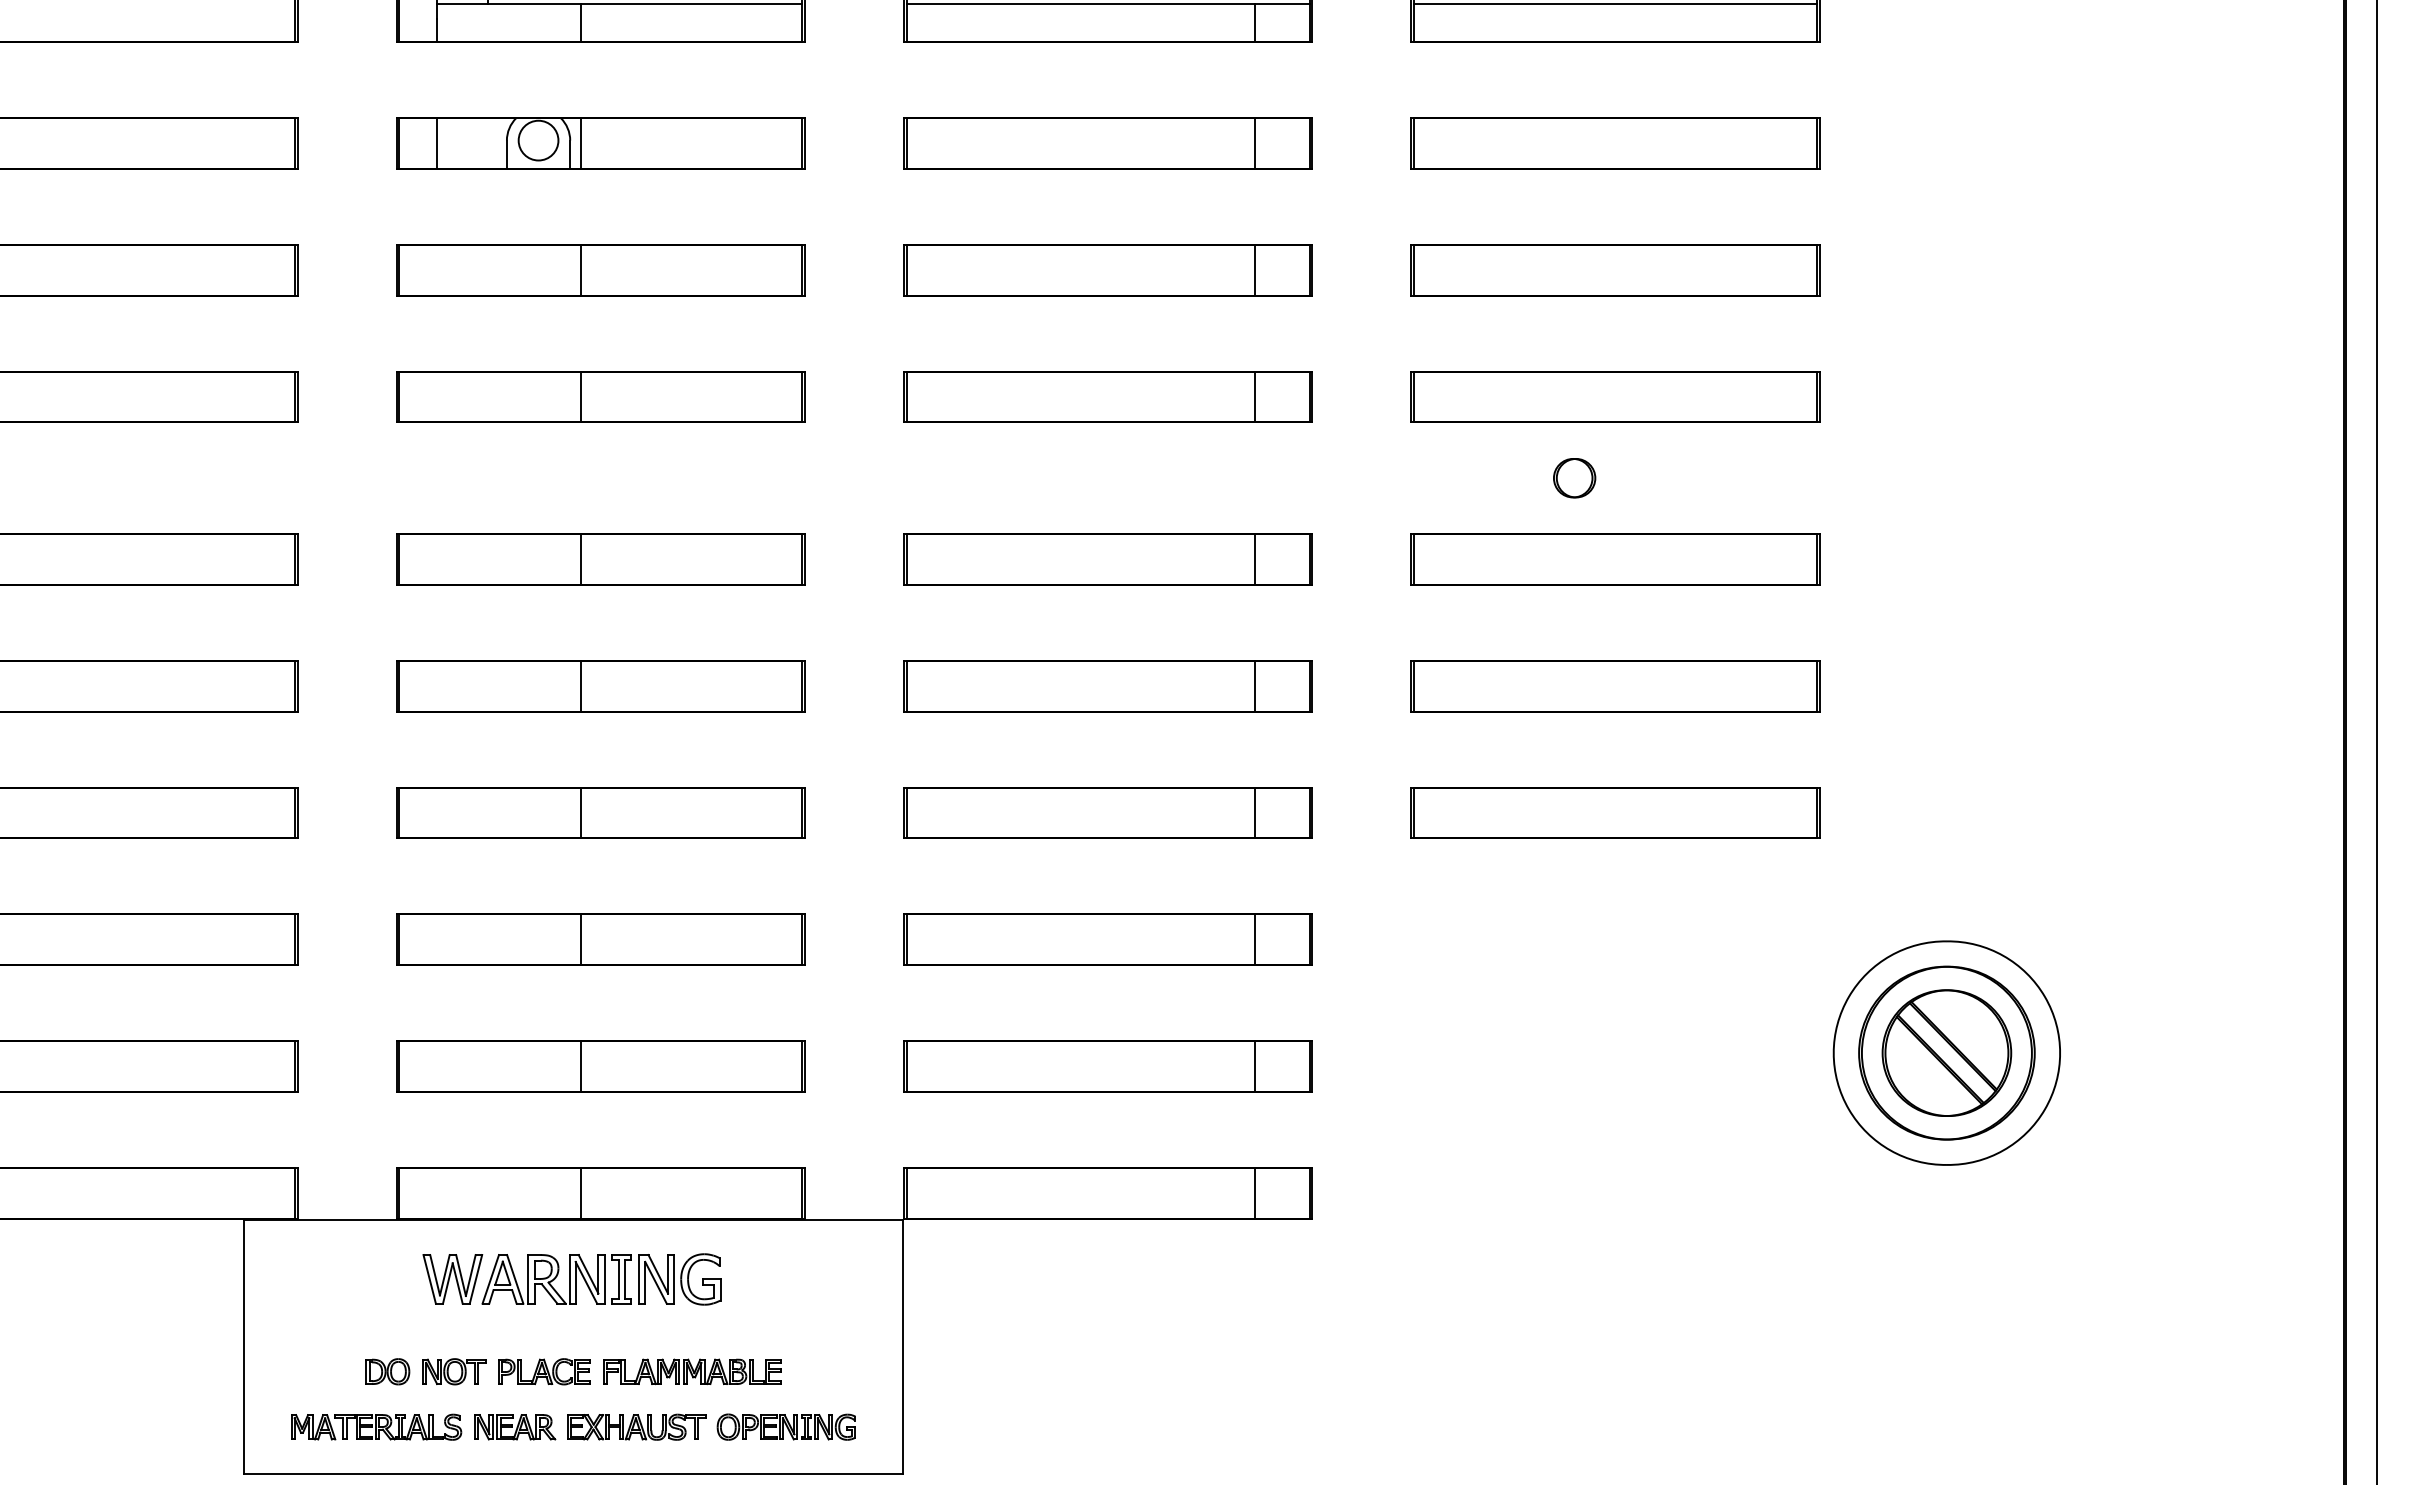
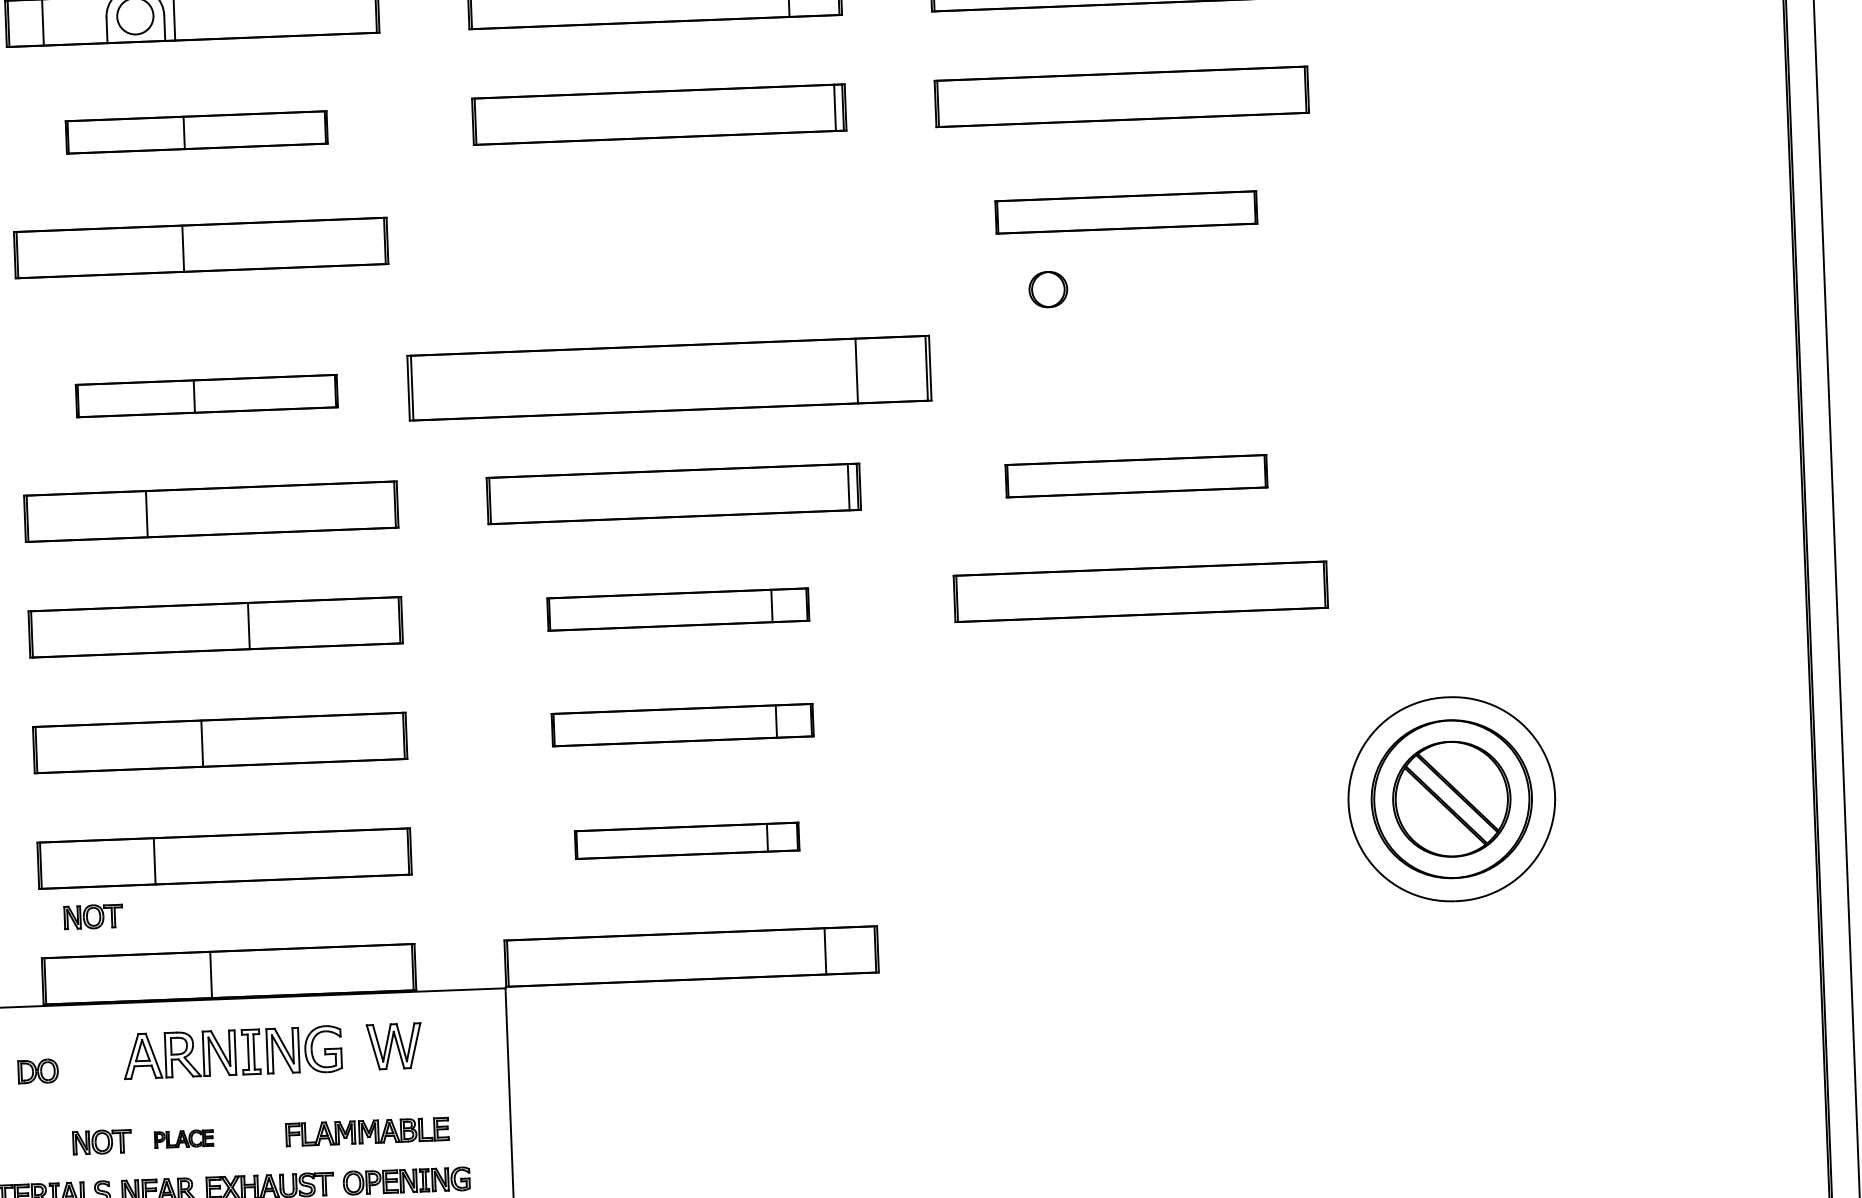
line: (1254, 269) -> (834, 107), moved
part: (600, 270) -> (196, 132), size x0.7
part: (1107, 396) -> (663, 229), removed
part: (1615, 396) -> (1126, 211), size x0.7
part: (1574, 478) -> (1048, 289), moved
part: (600, 559) -> (206, 396), size x0.7
part: (1107, 559) -> (668, 378), size x1.4
part: (1615, 559) -> (1132, 360), removed
line: (581, 685) -> (147, 513), moved
line: (1254, 685) -> (848, 486), moved
part: (1615, 686) -> (1136, 476), size x0.7
line: (581, 812) -> (249, 625), moved
part: (1107, 812) -> (677, 609), size x0.7
part: (1107, 939) -> (682, 725), size x0.7
line: (581, 1066) -> (154, 861), moved
part: (1107, 1066) -> (686, 840), size x0.6
part: (454, 1124) -> (93, 916), added
part: (452, 1279) -> (394, 1046), moved
part: (387, 1371) -> (37, 1071), moved
part: (544, 1371) -> (183, 1138), size x0.7
part: (692, 1371) -> (367, 1131), moved

